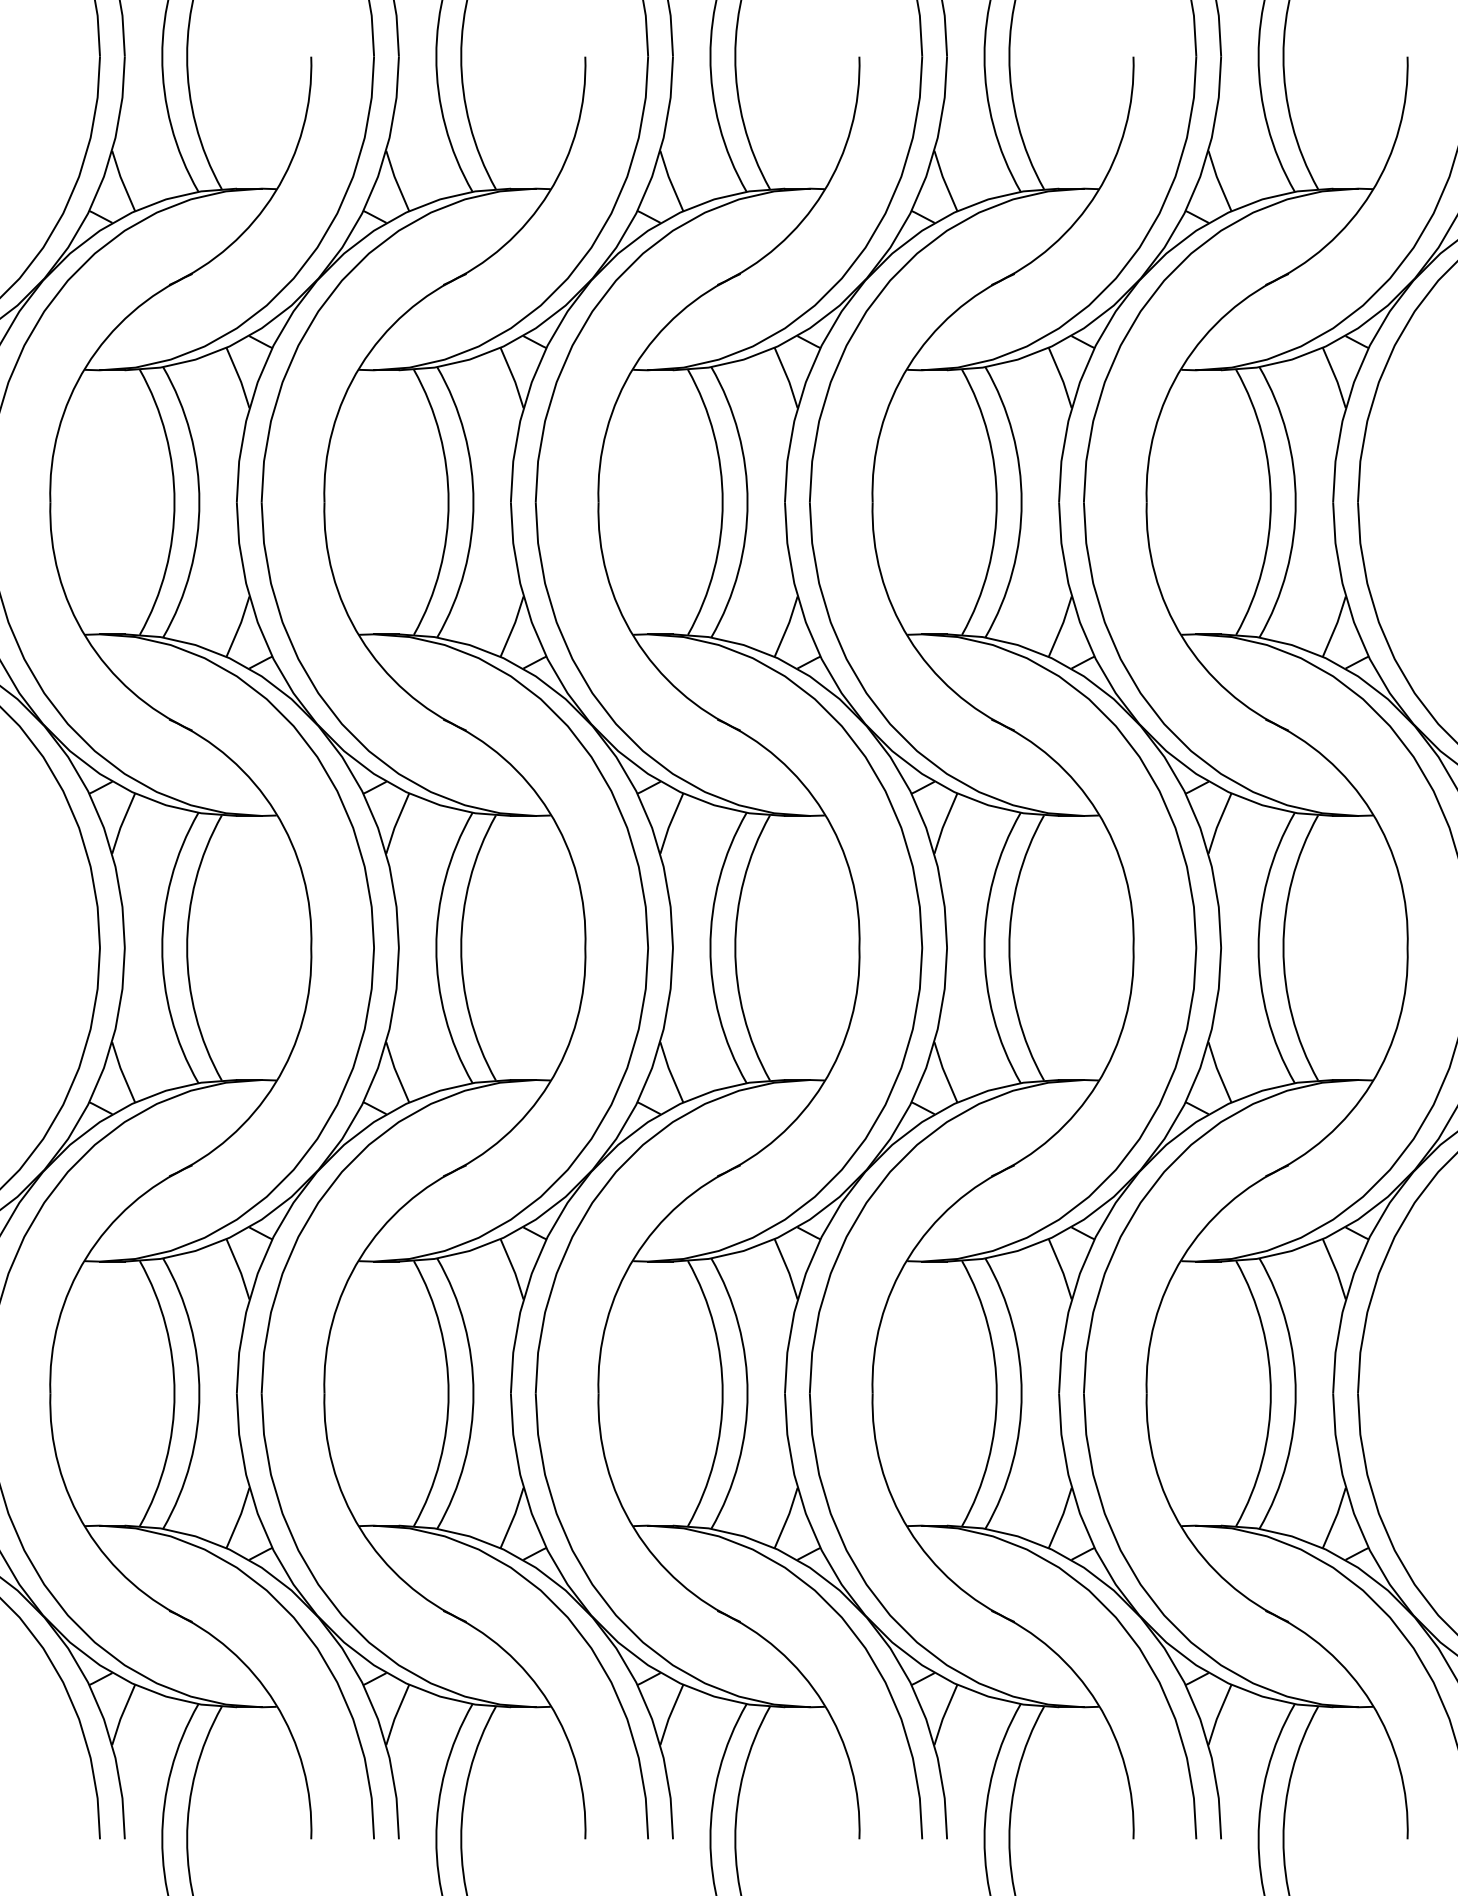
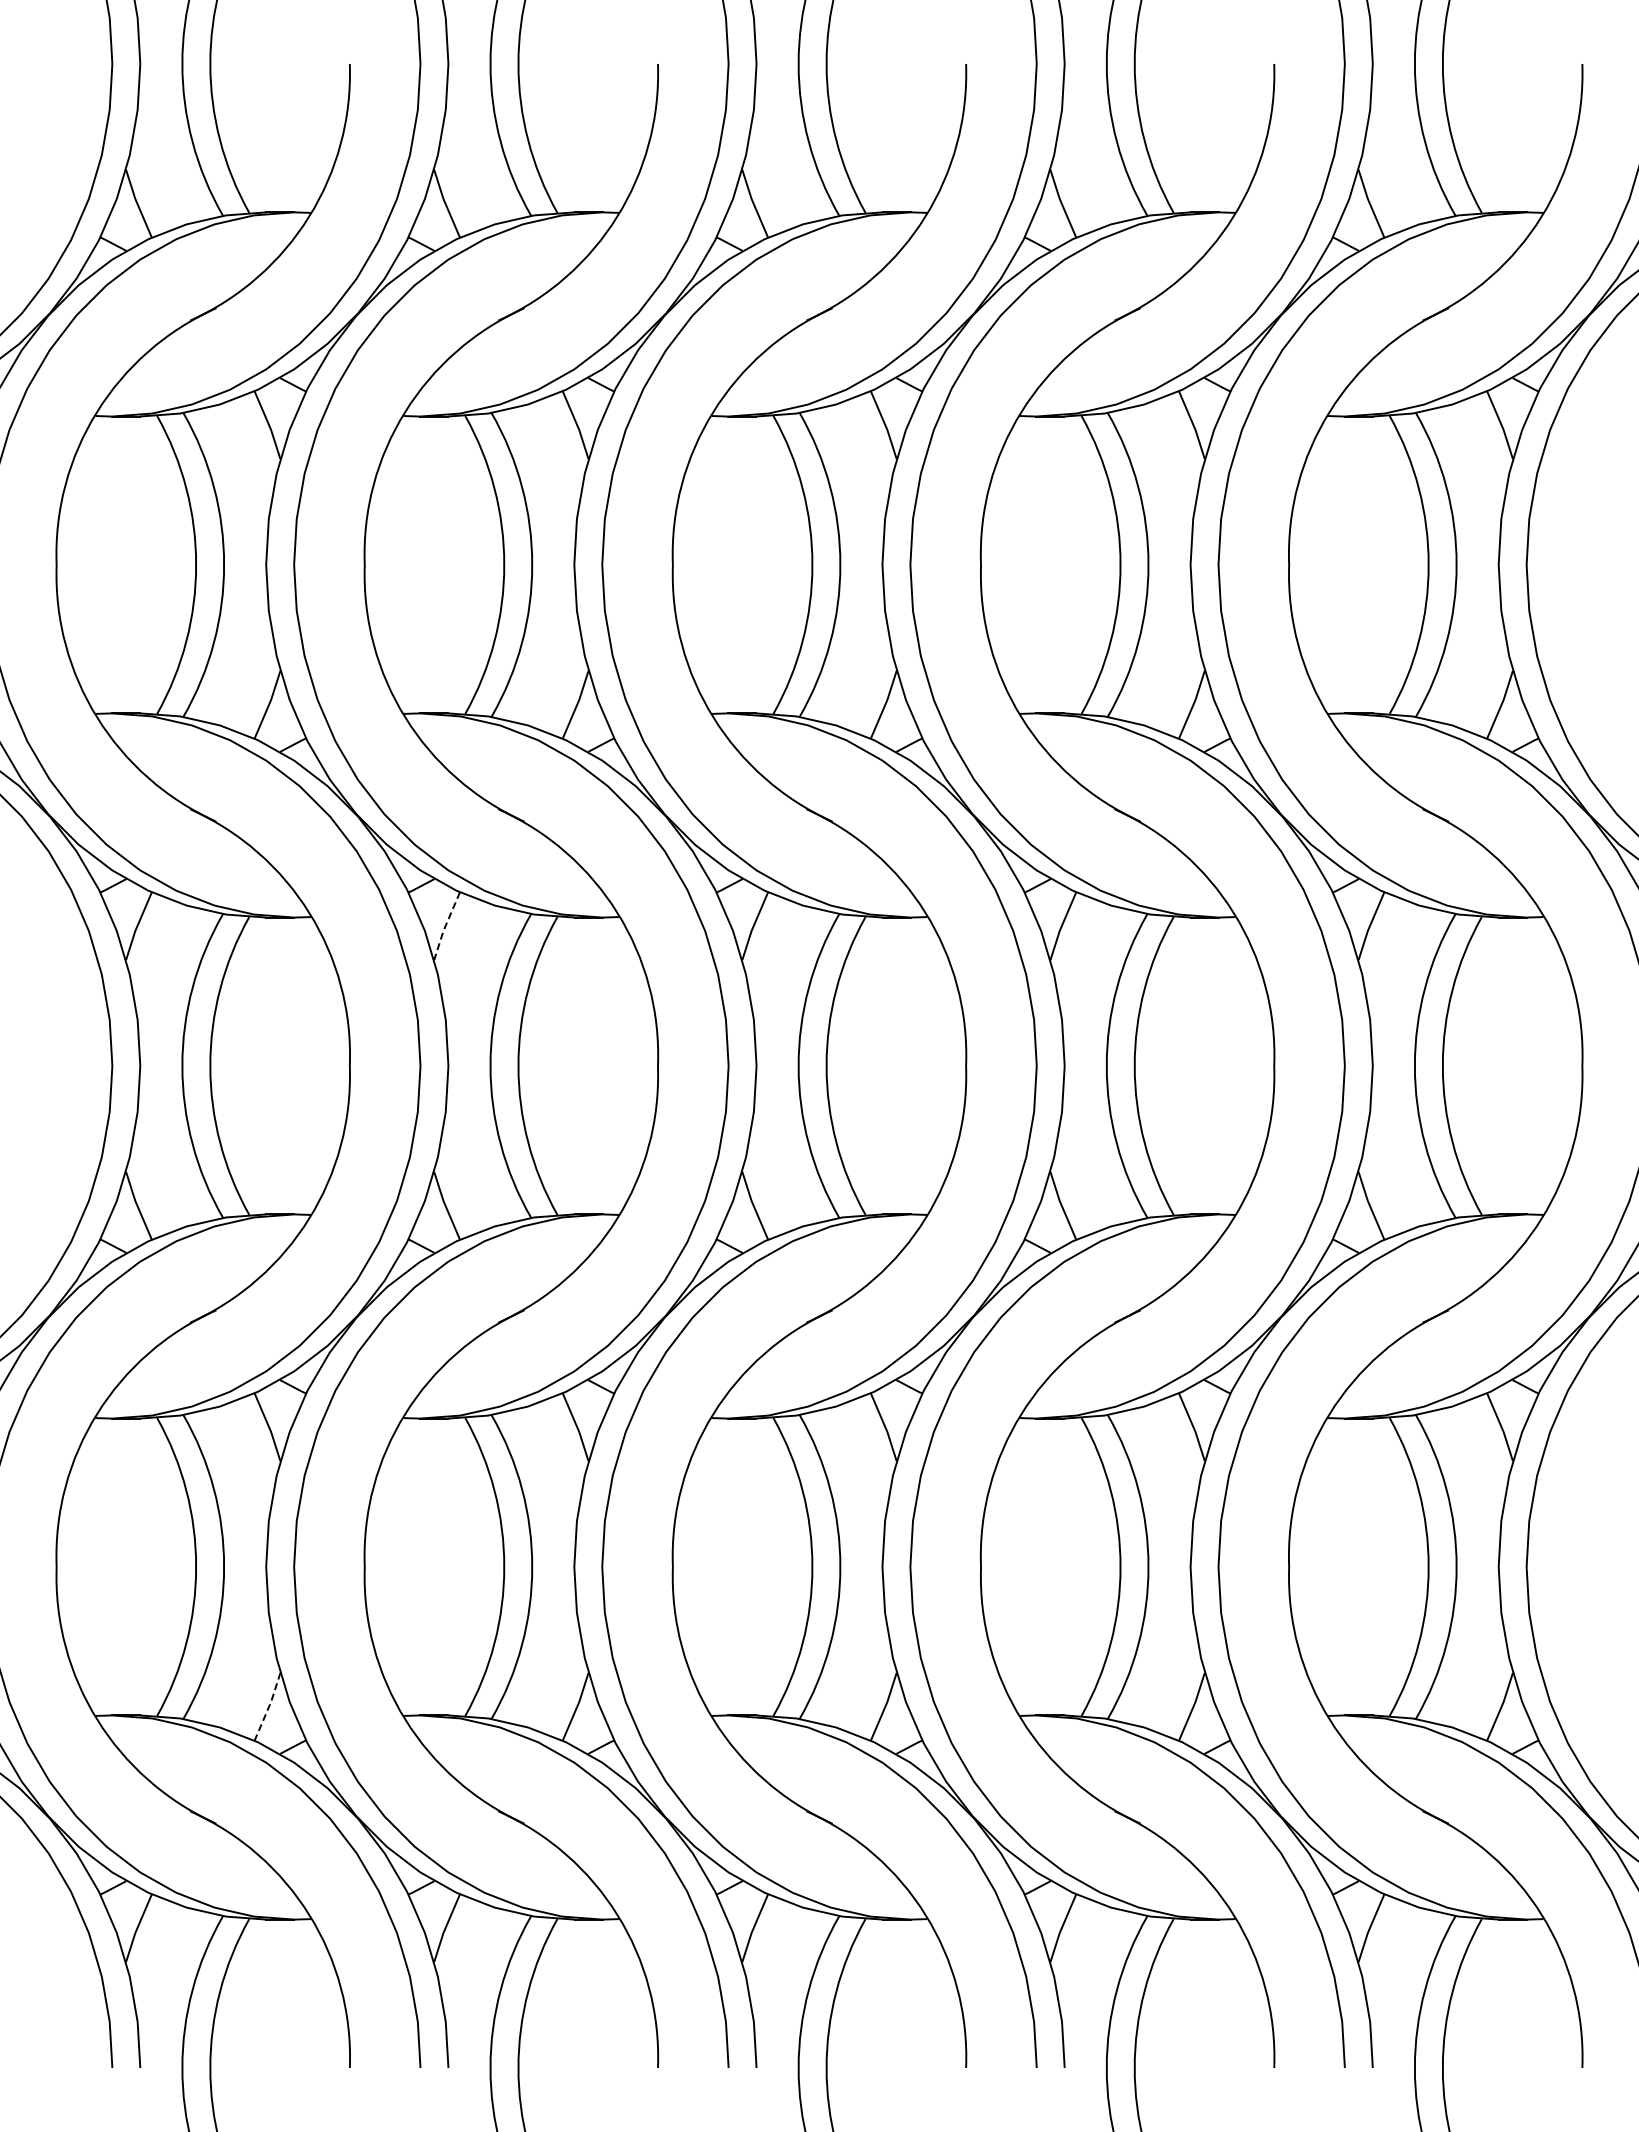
line: (396, 823) -> (445, 926), solid -> dashed
line: (238, 1518) -> (268, 1707), solid -> dashed

